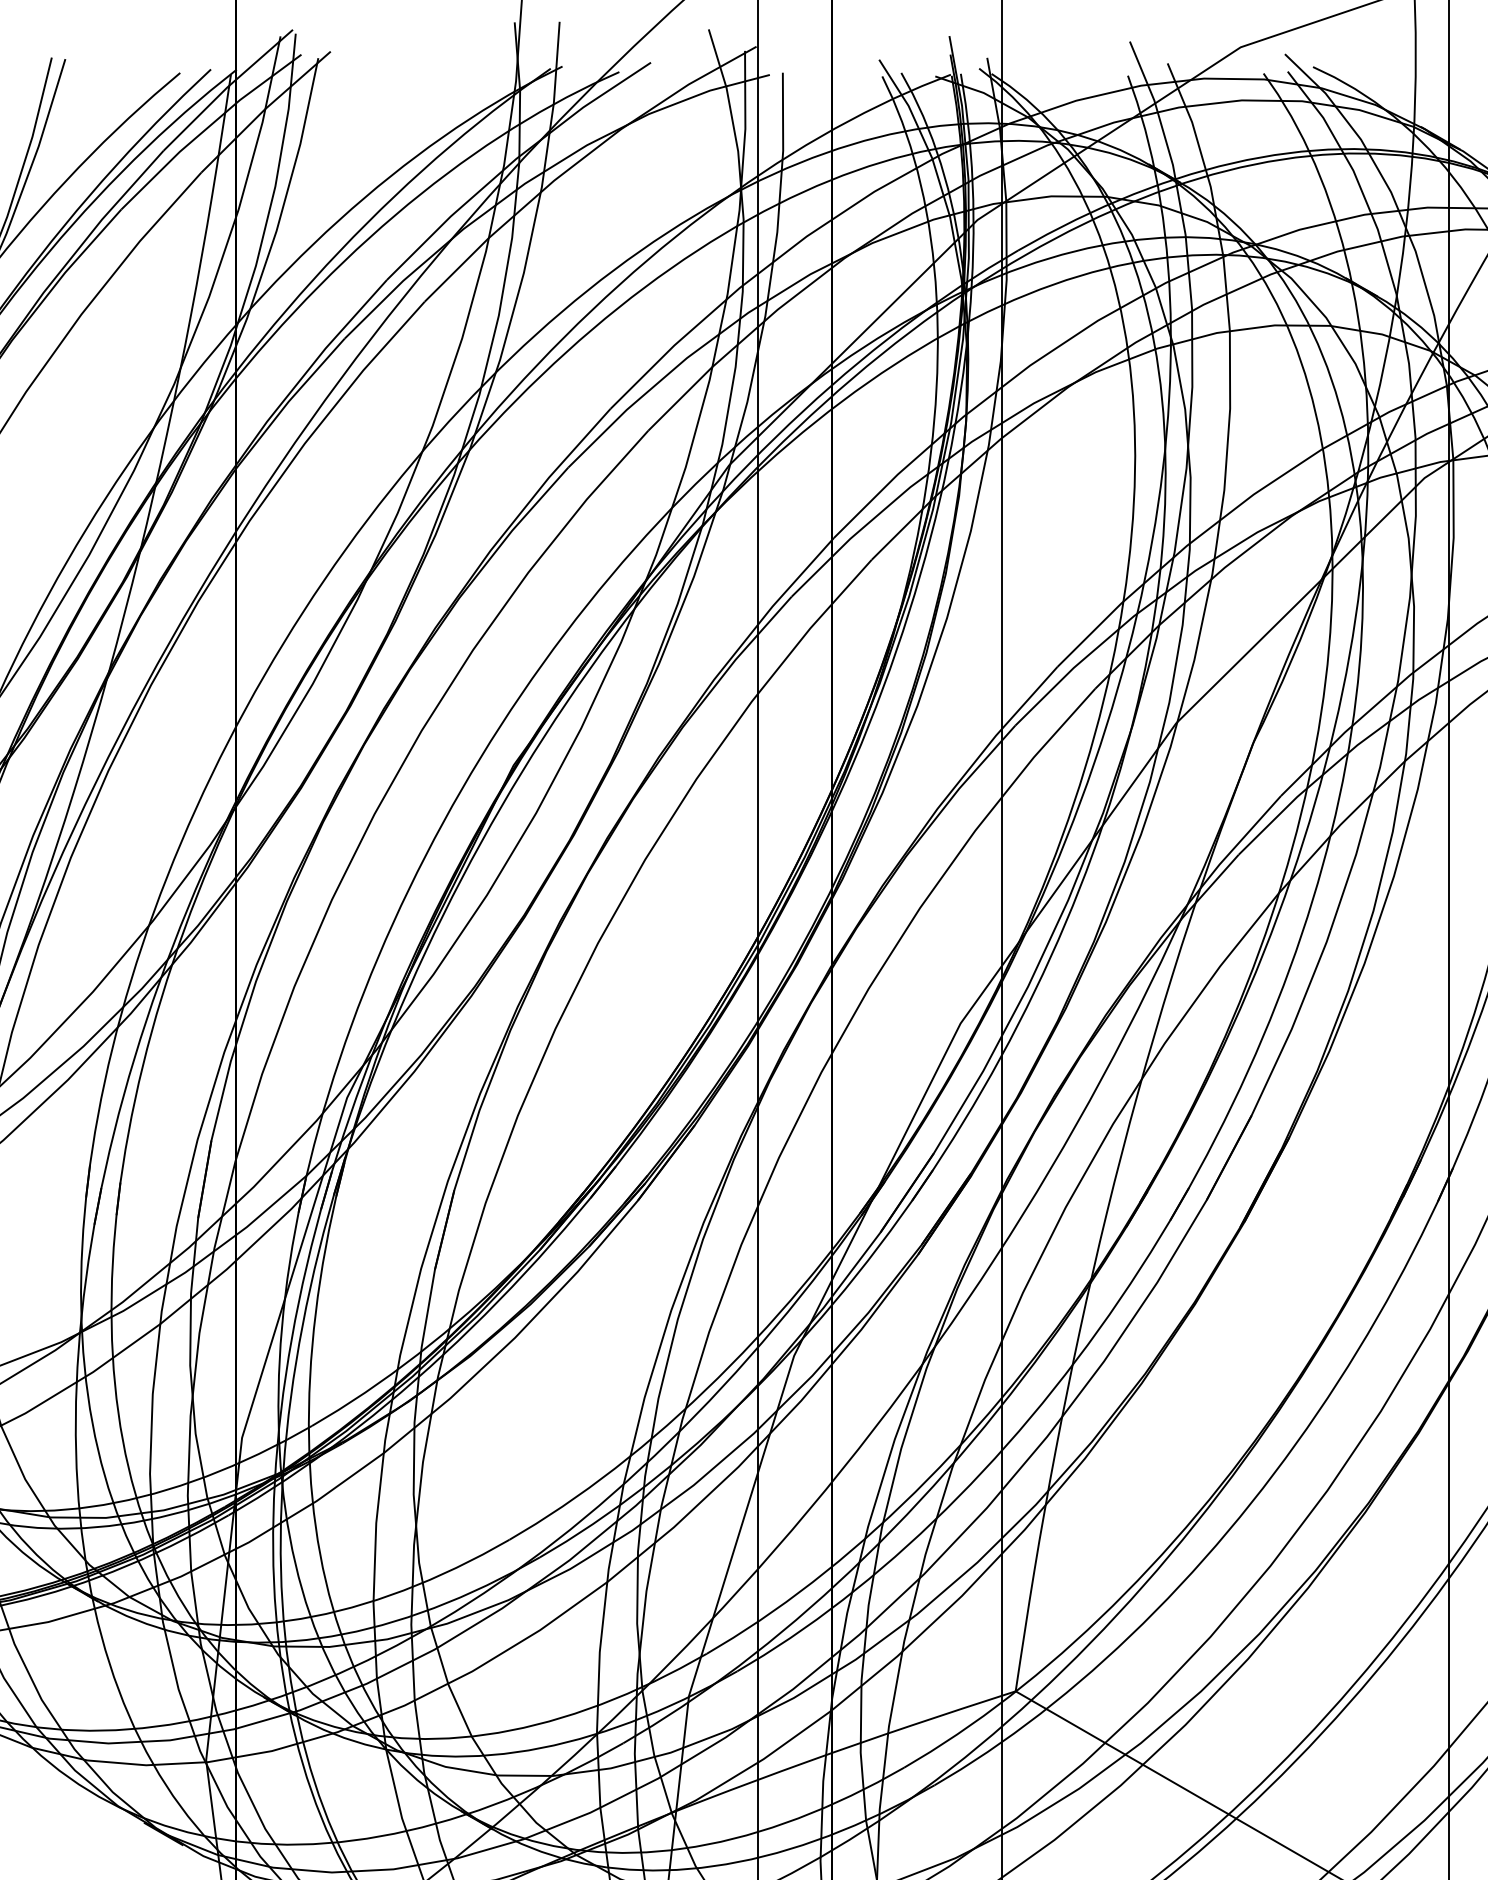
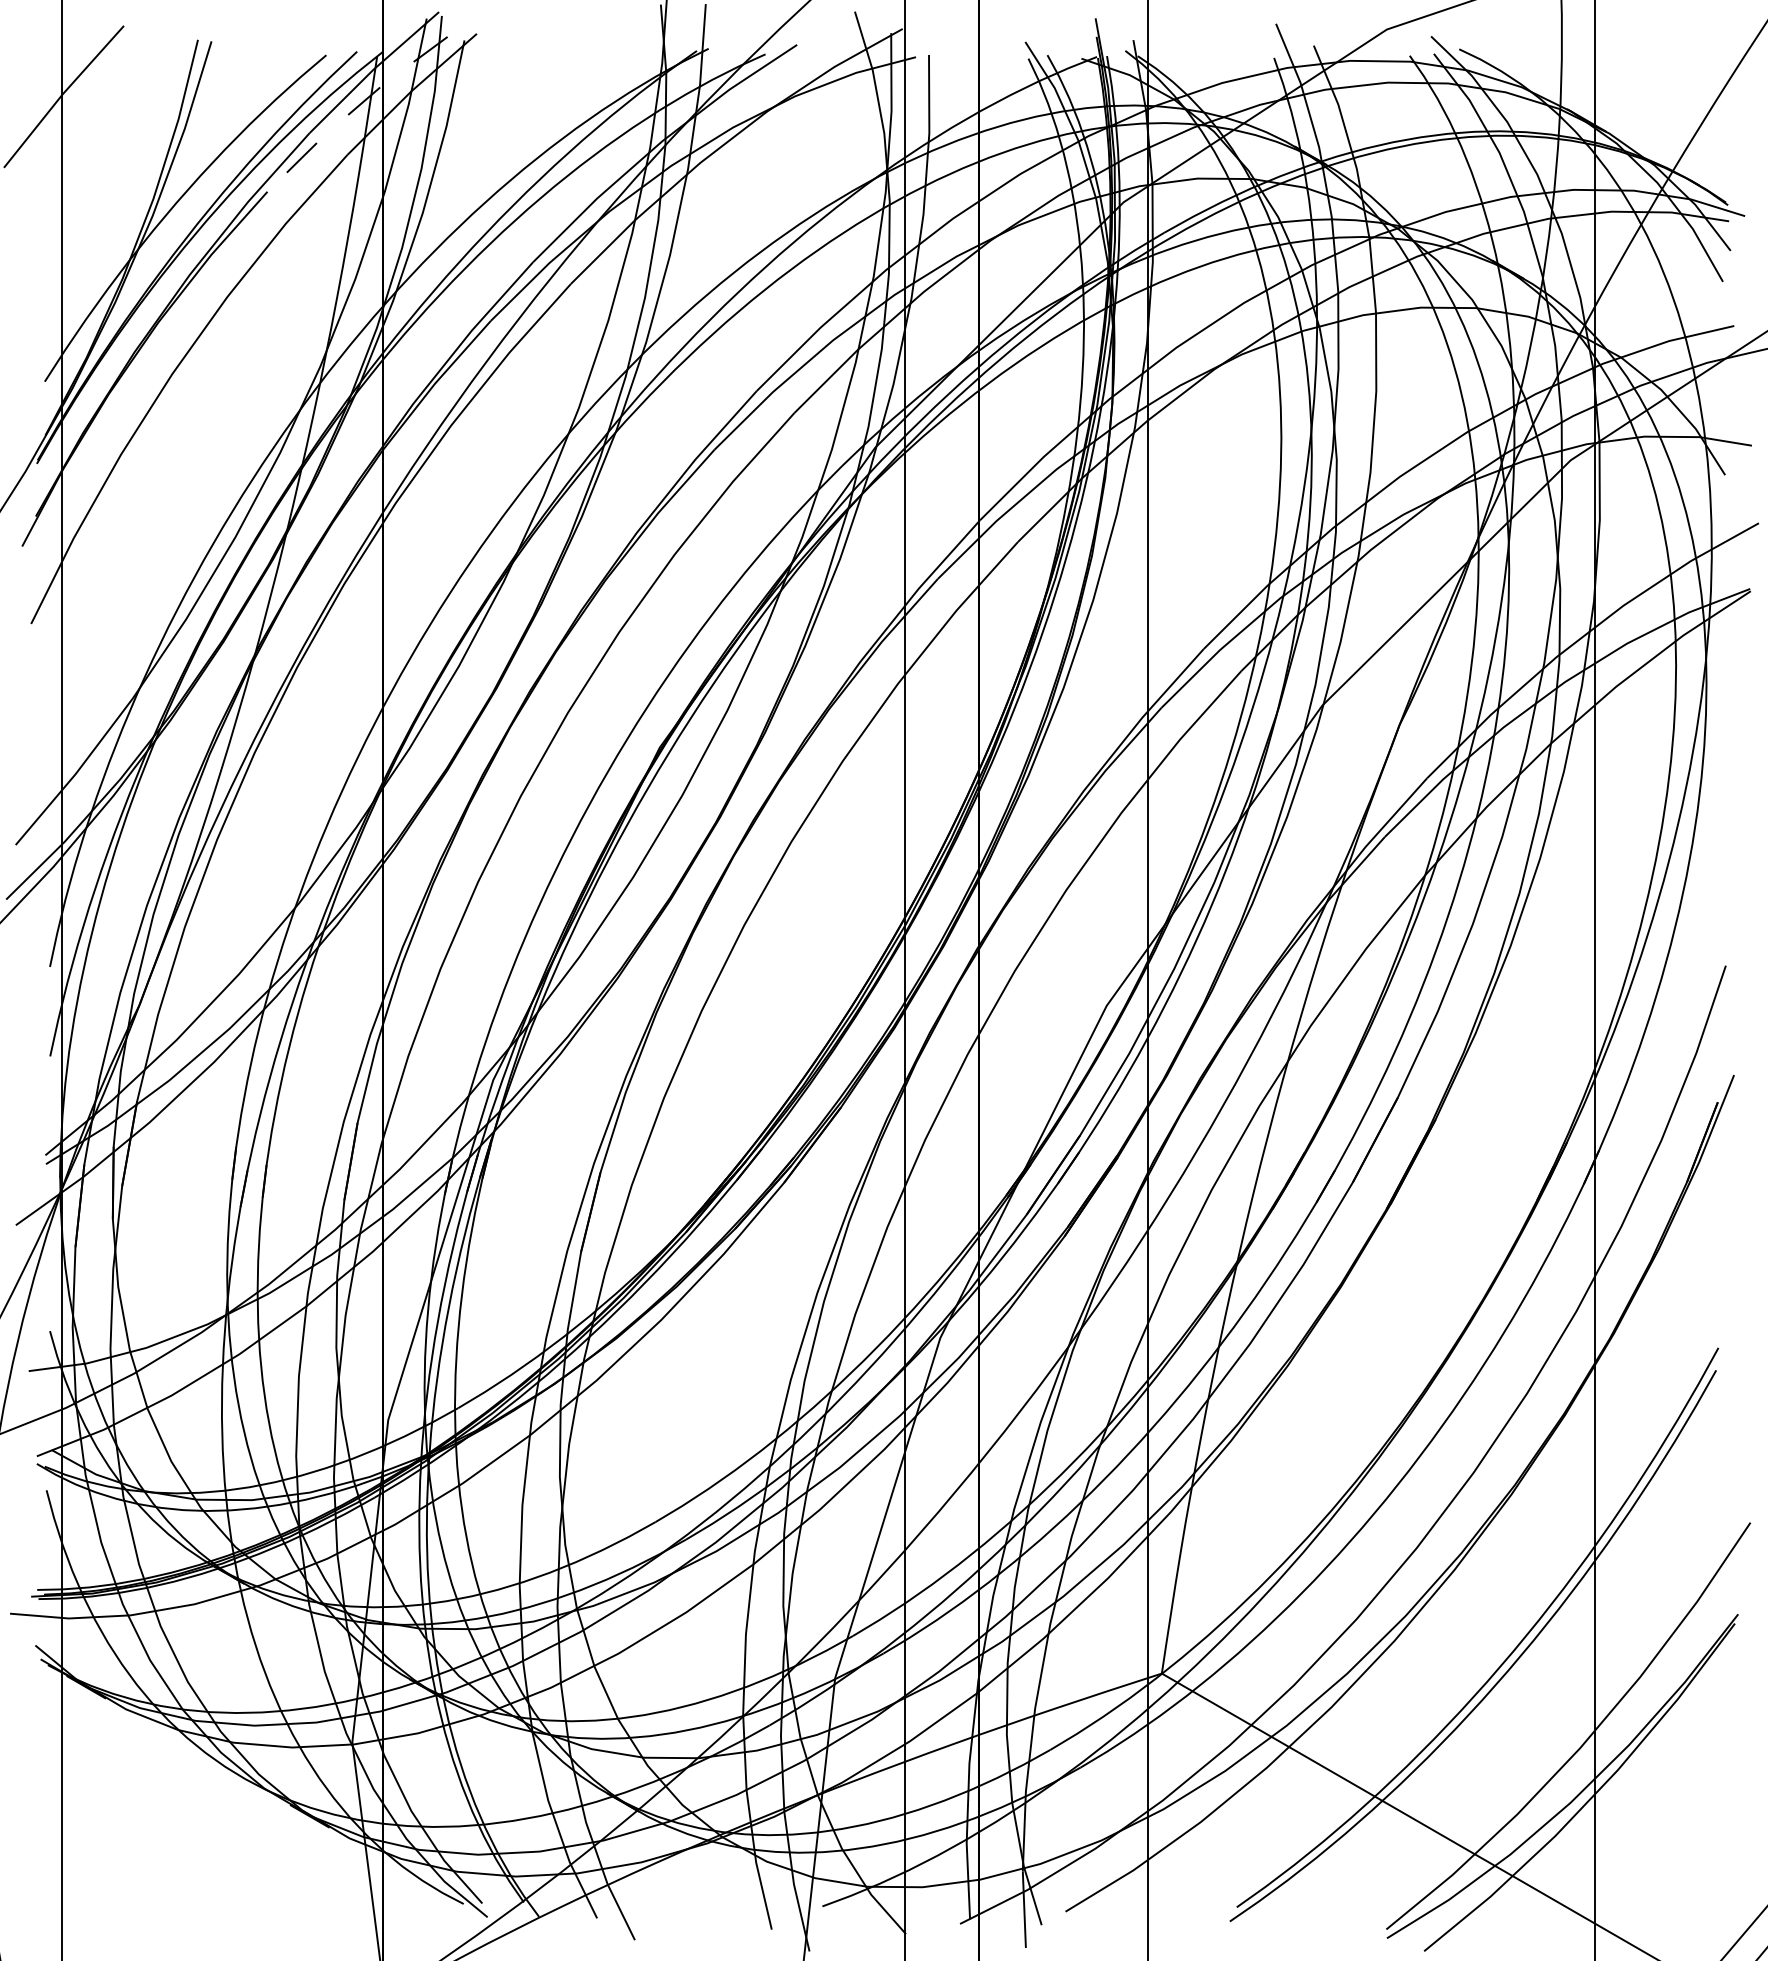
line: (207, 128) -> (353, 110), solid -> dashed

